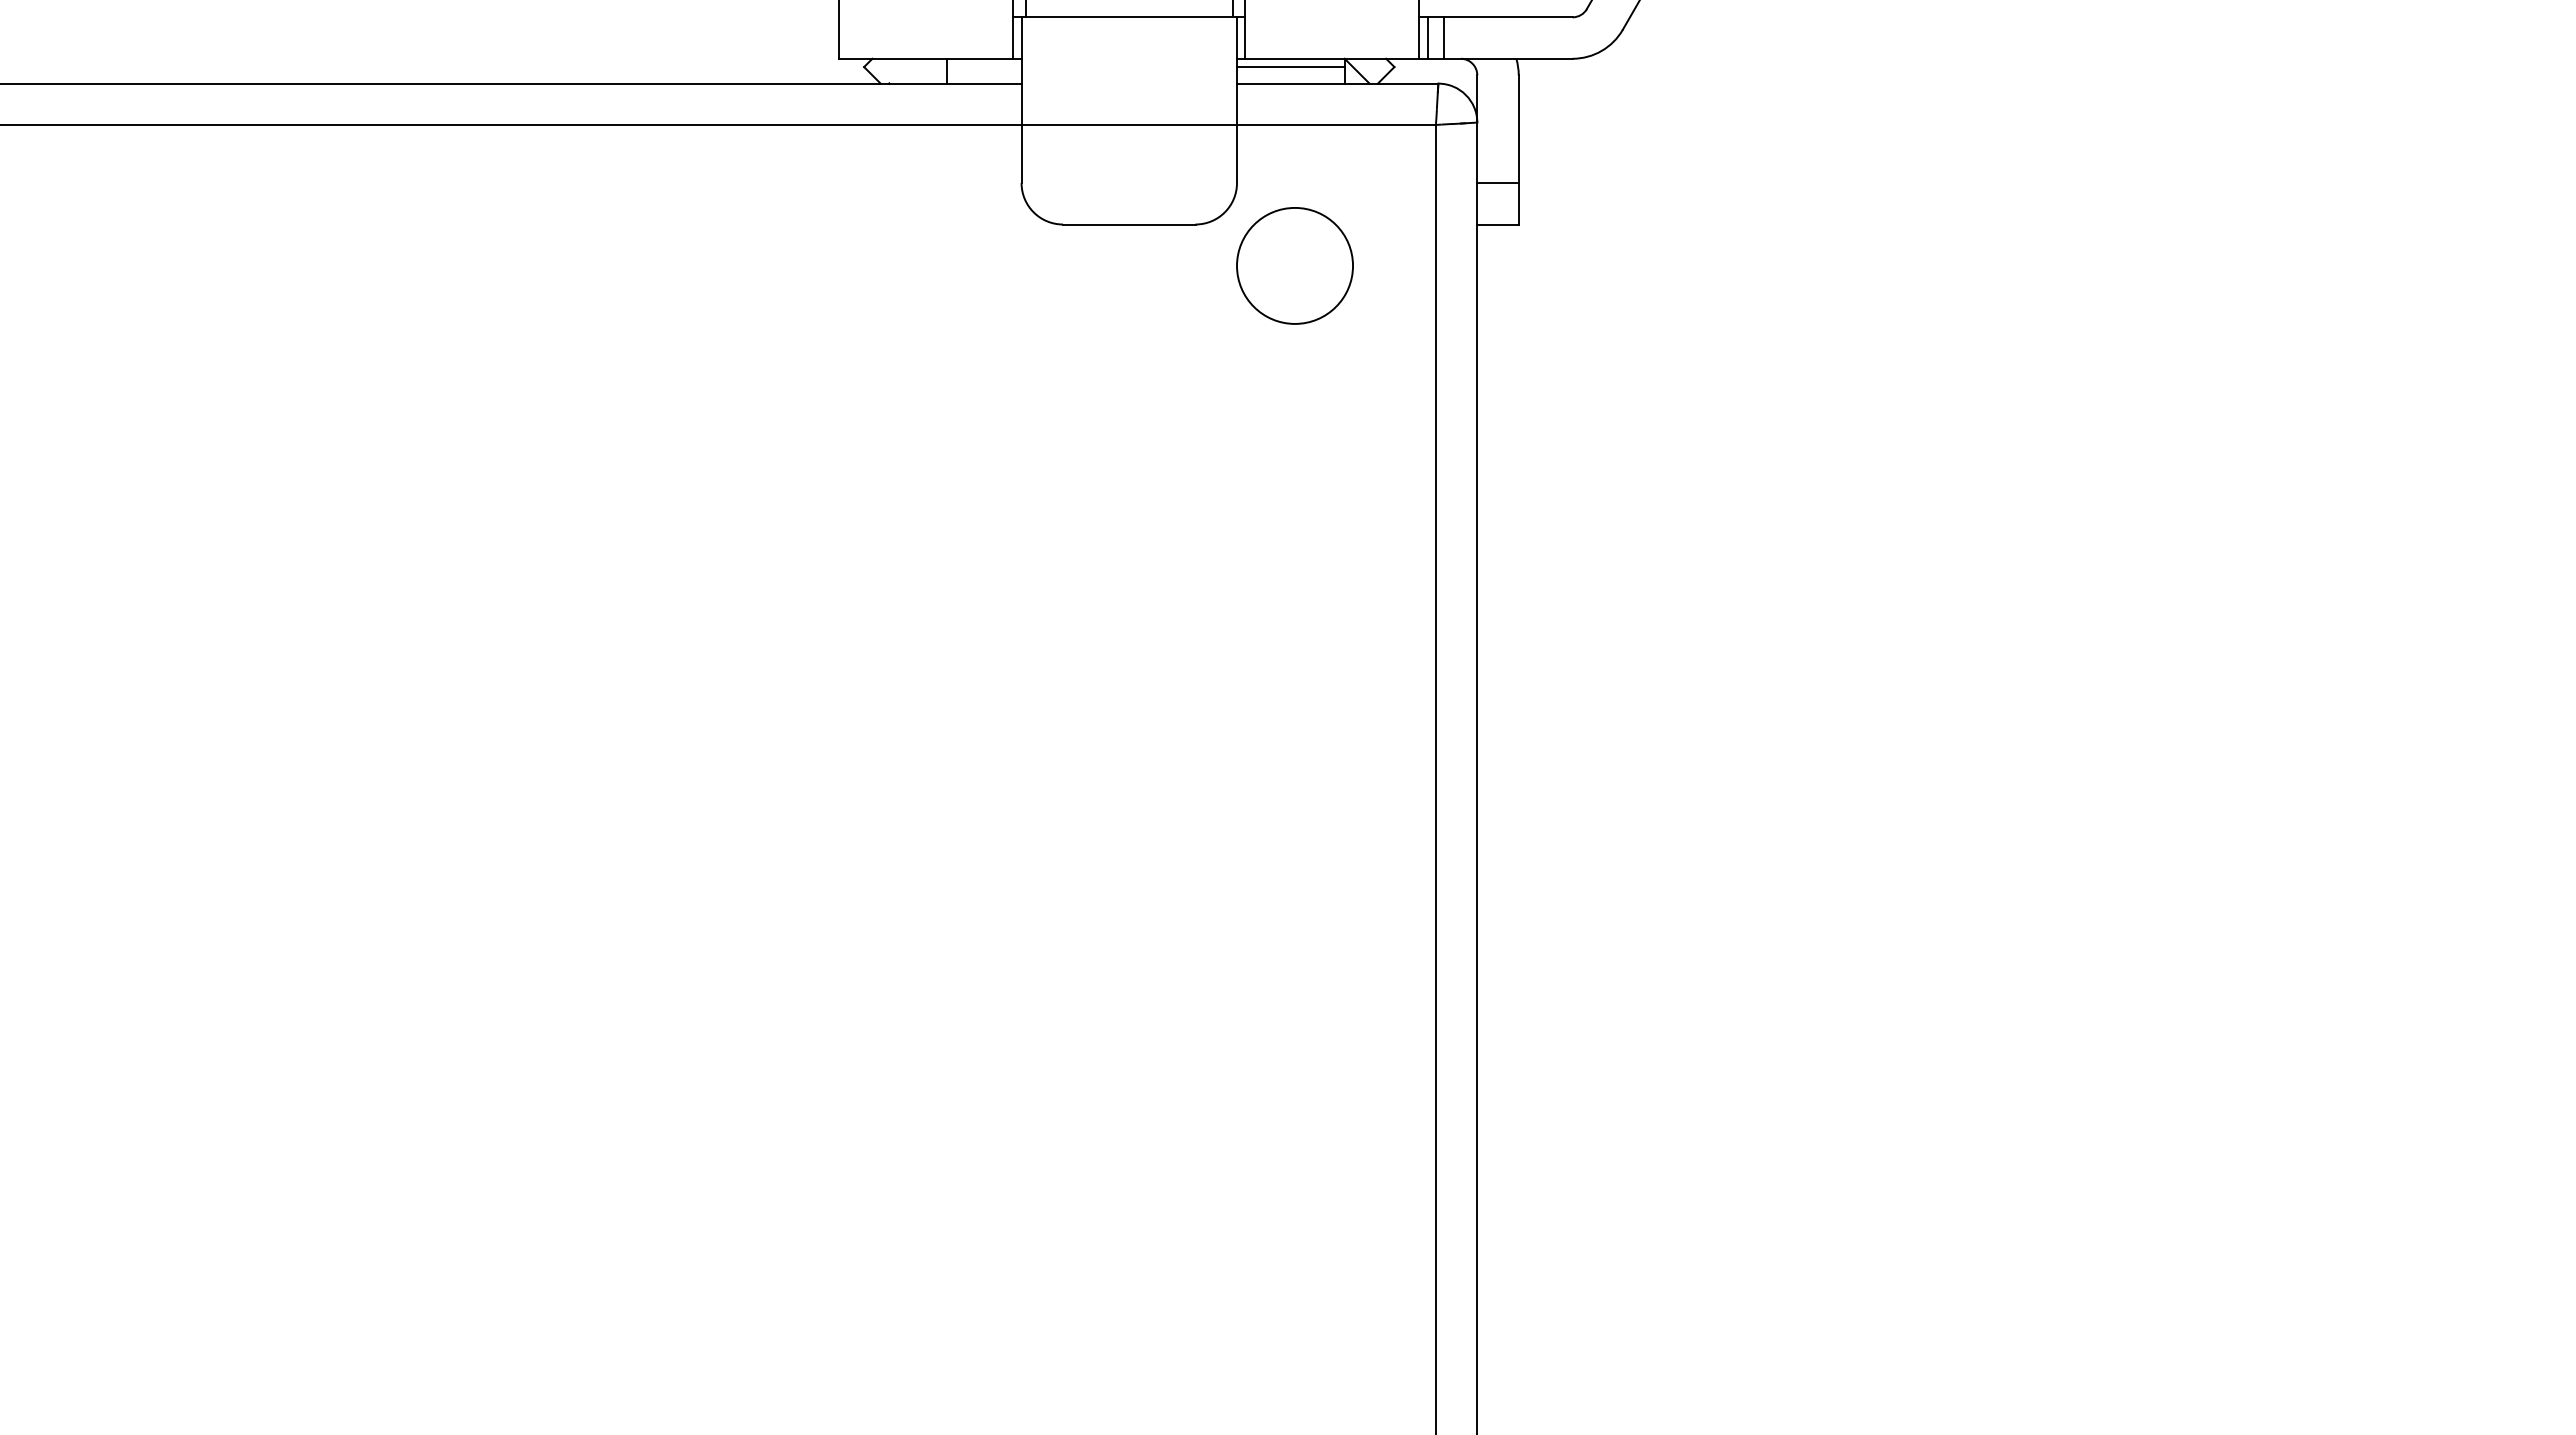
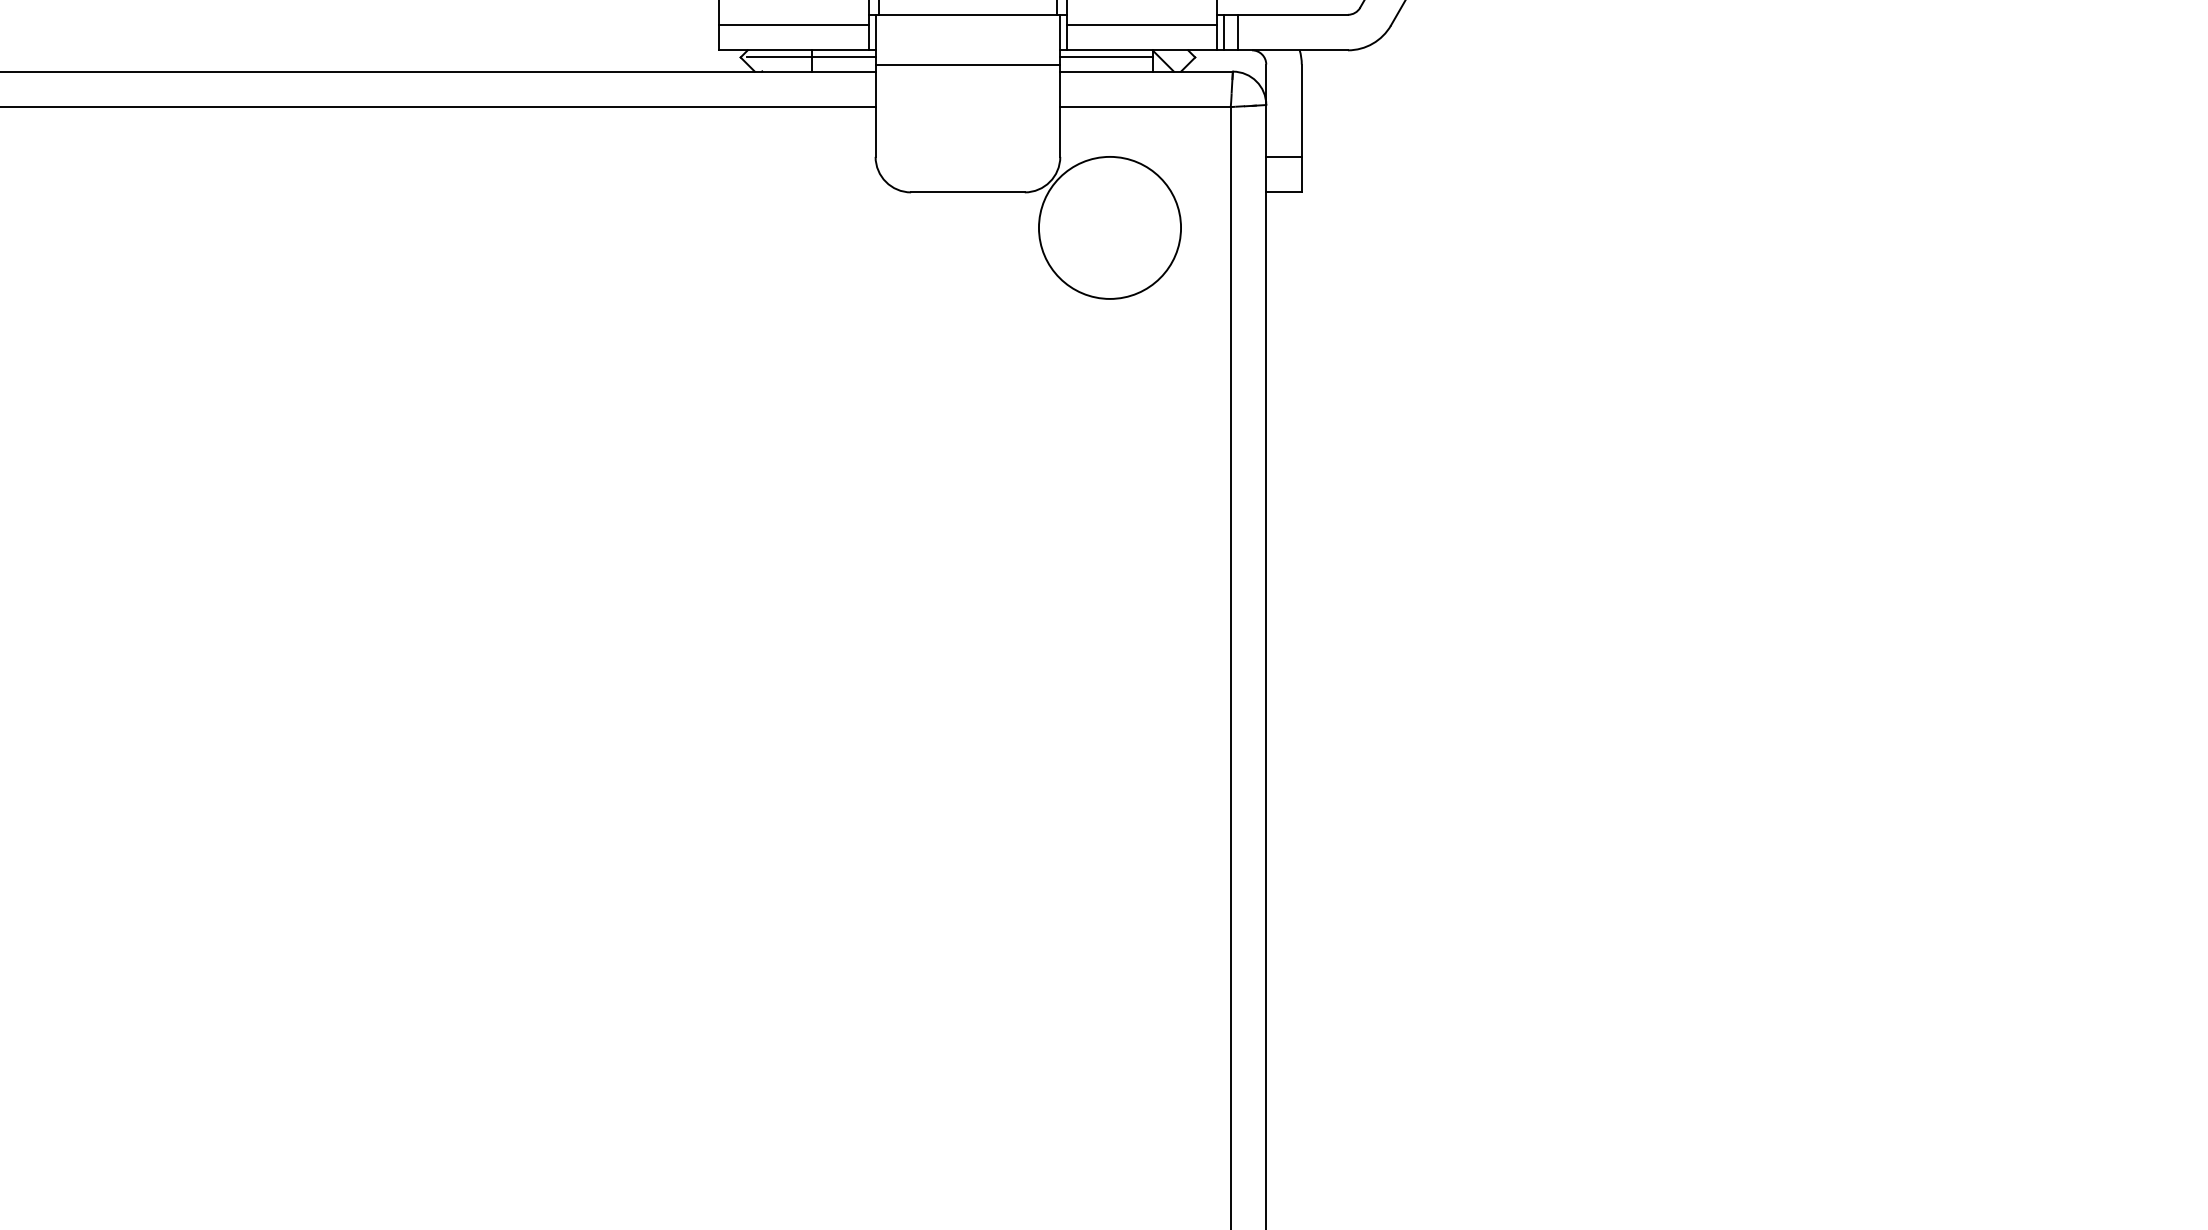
line: (926, 29) -> (794, 25), added
line: (1332, 29) -> (1142, 25), added
line: (946, 67) -> (811, 57), added
line: (1129, 125) -> (968, 64), moved
circle: (1294, 265) -> (1109, 227), size x1.43

